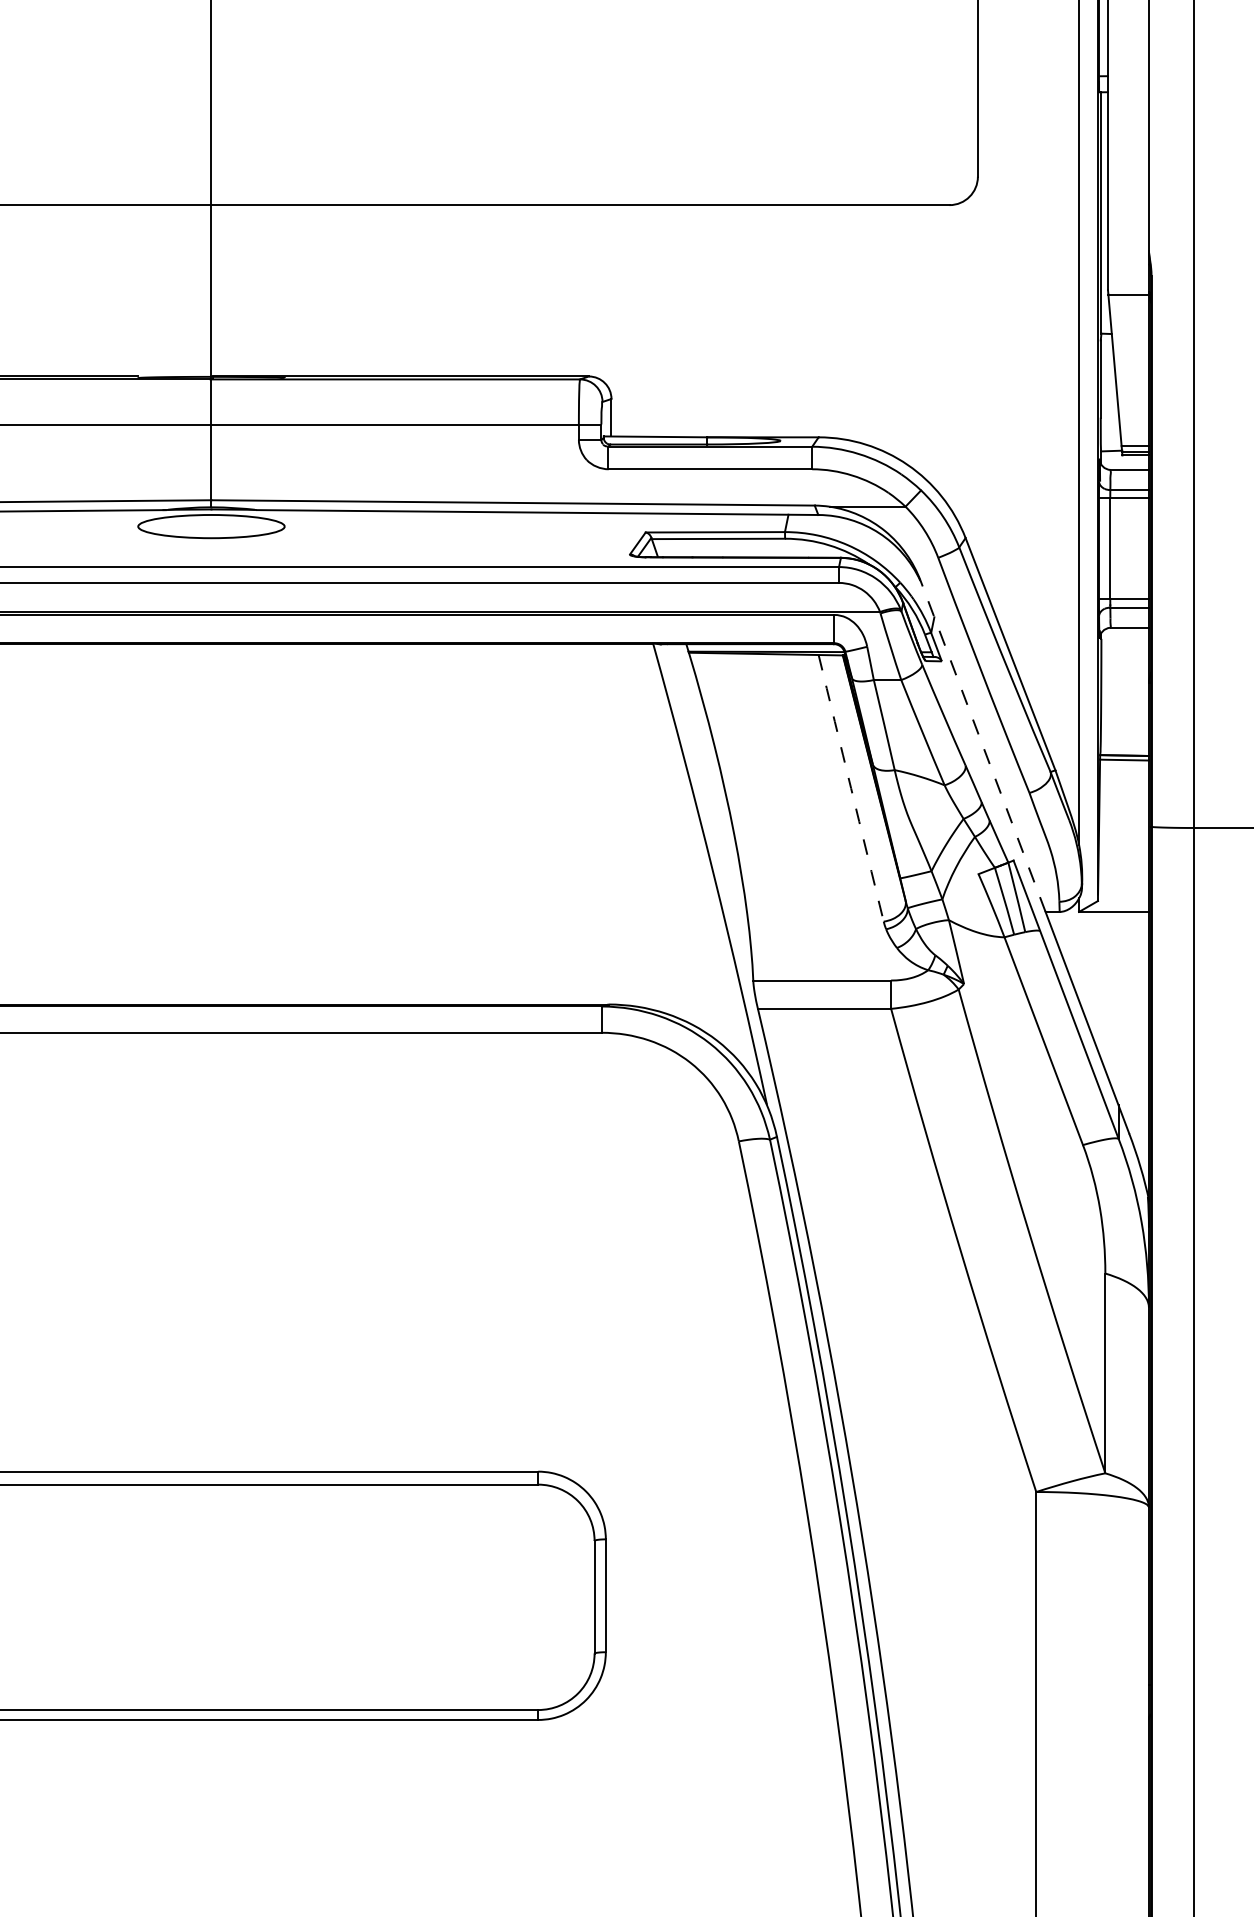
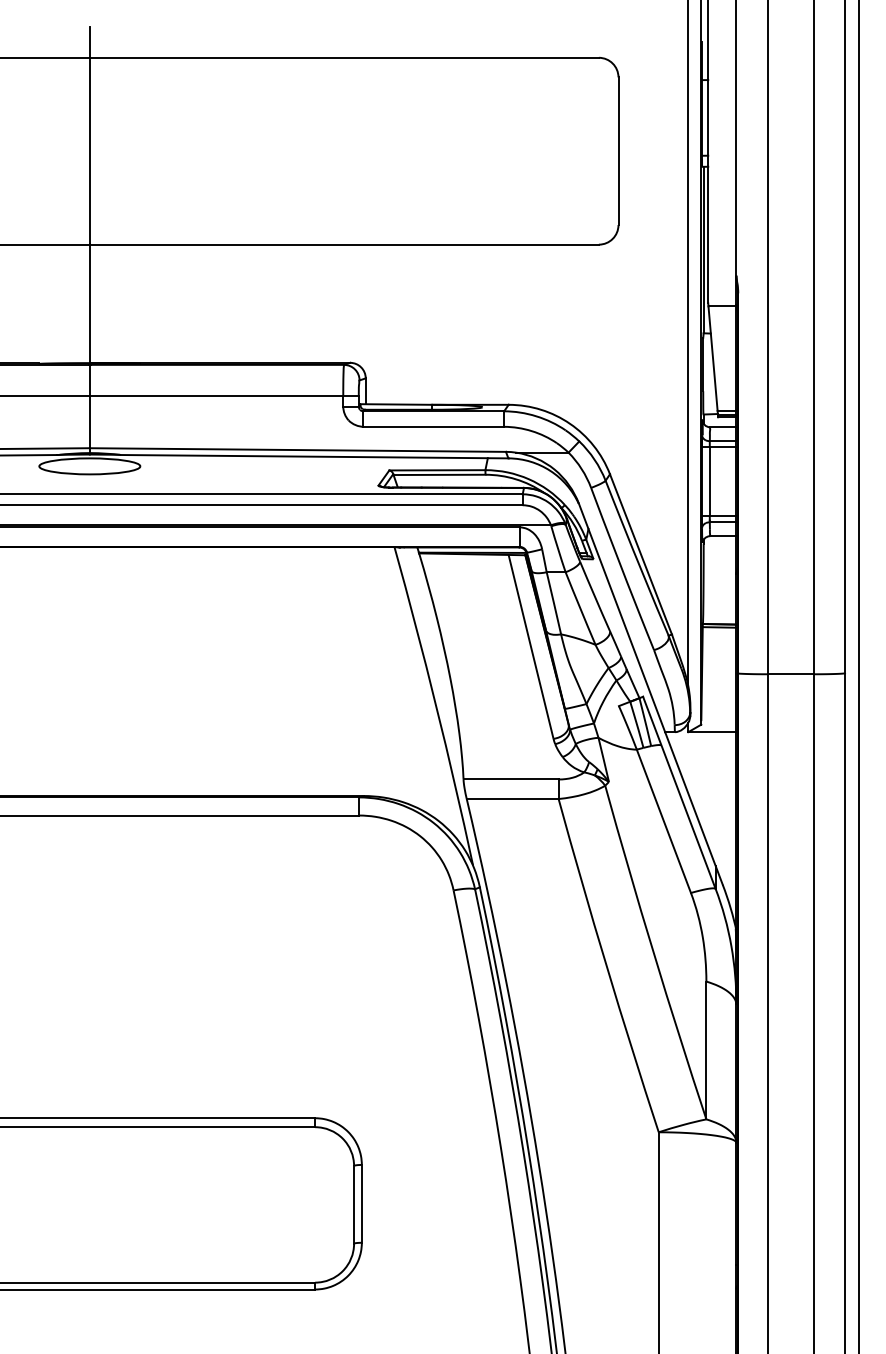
line: (982, 745) -> (621, 617), dashed -> solid
arc: (851, 787) -> (531, 646), dashed -> solid

